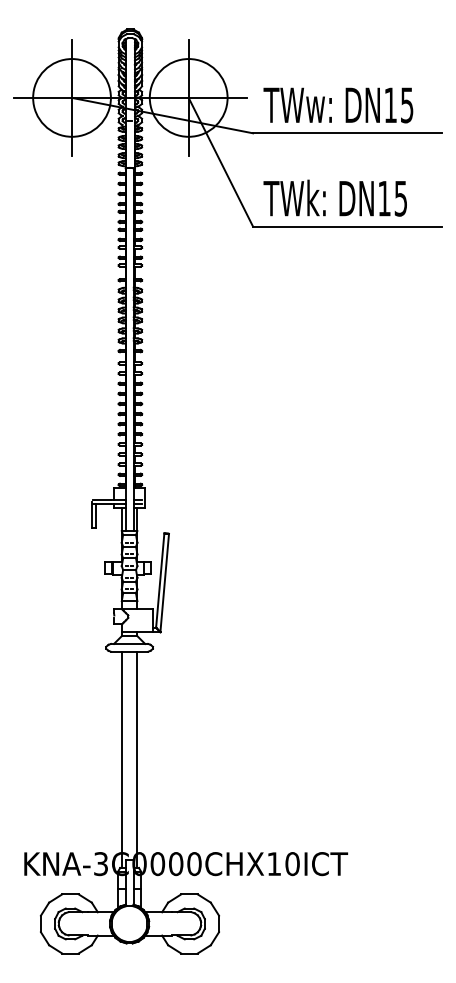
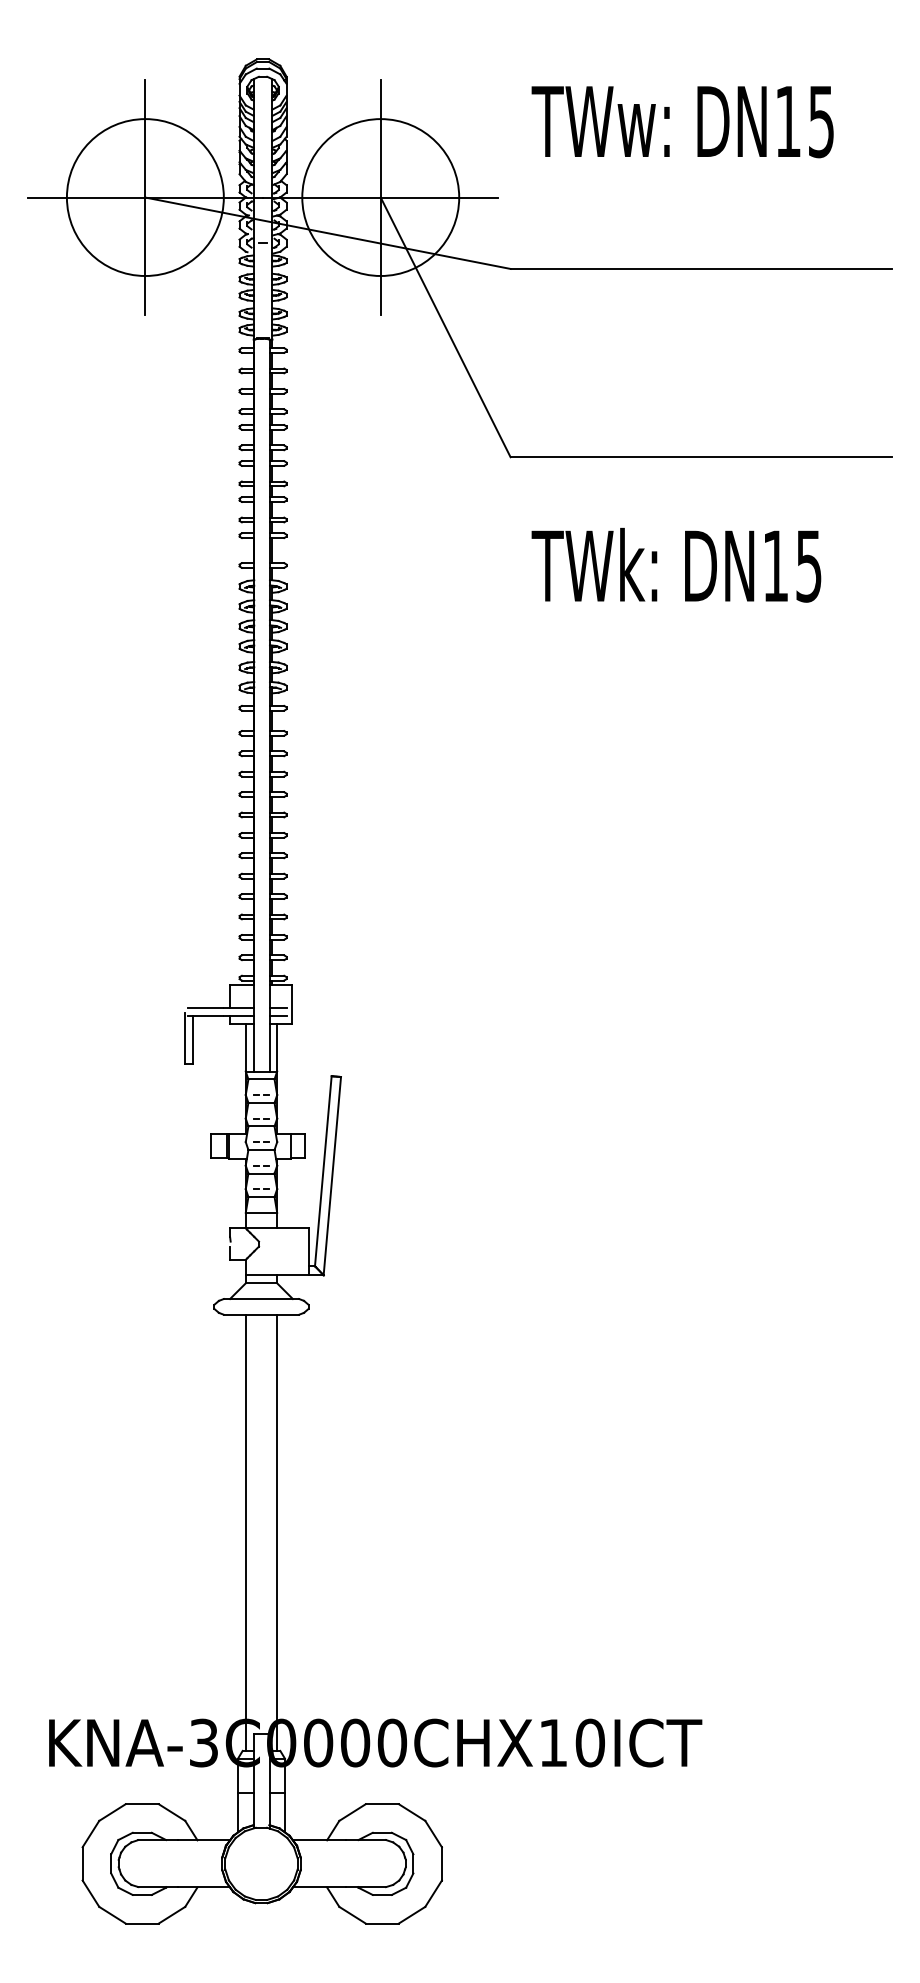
text: (338, 105) -> (682, 122), moved
text: (334, 197) -> (674, 563), moved

